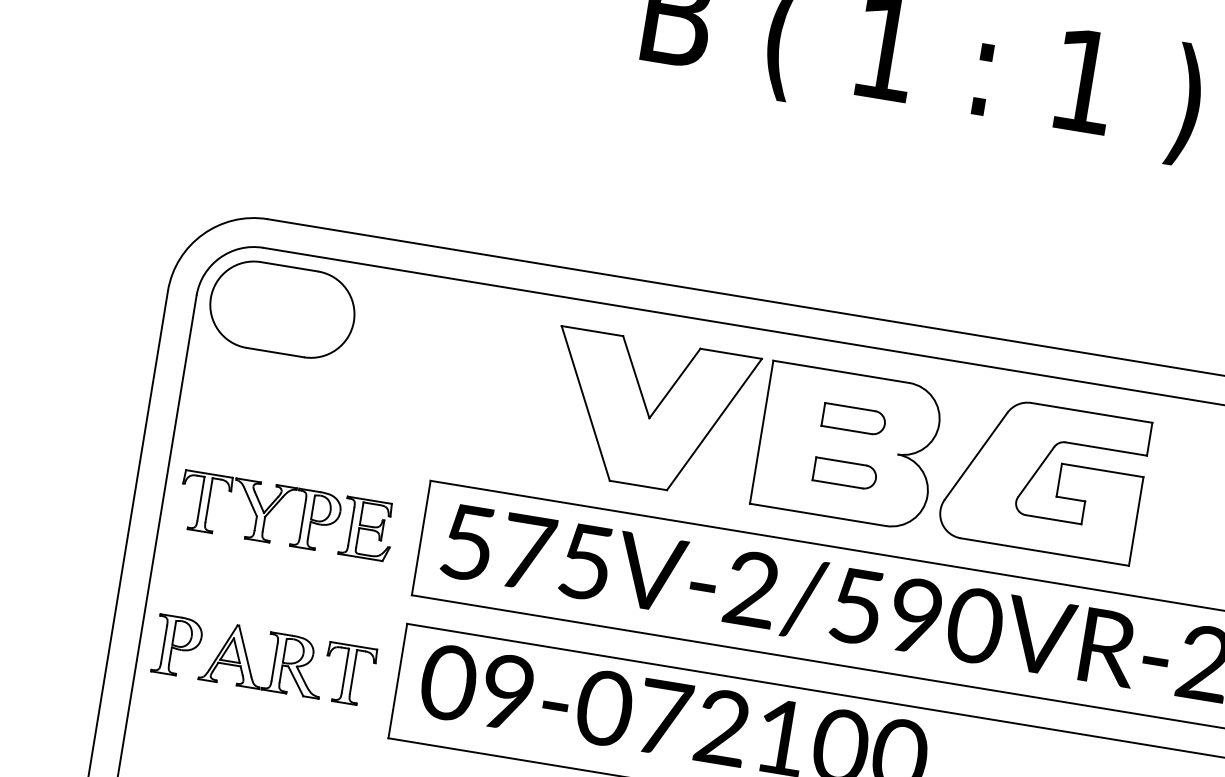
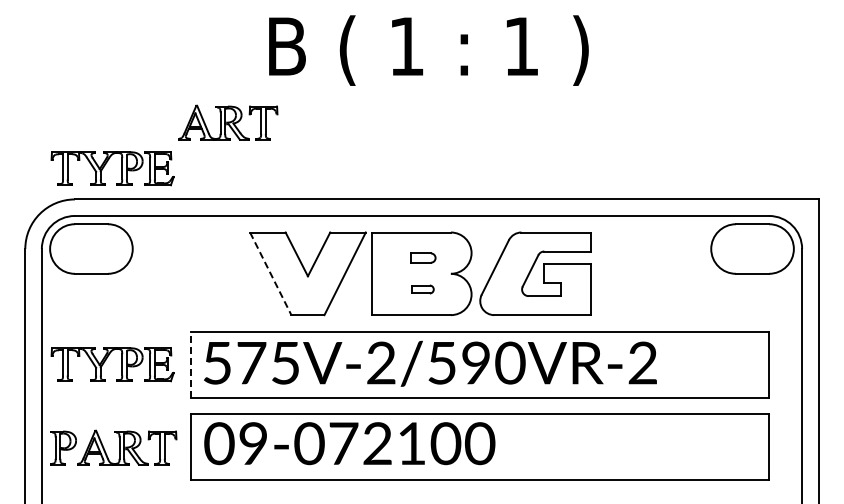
part: (555, 129) -> (228, 122), added
part: (332, 167) -> (106, 164), added
line: (585, 404) -> (270, 274), solid -> dashed
part: (852, 418) -> (422, 257), size x0.7
part: (843, 473) -> (422, 289), size x0.6
line: (421, 537) -> (190, 364), solid -> dashed

